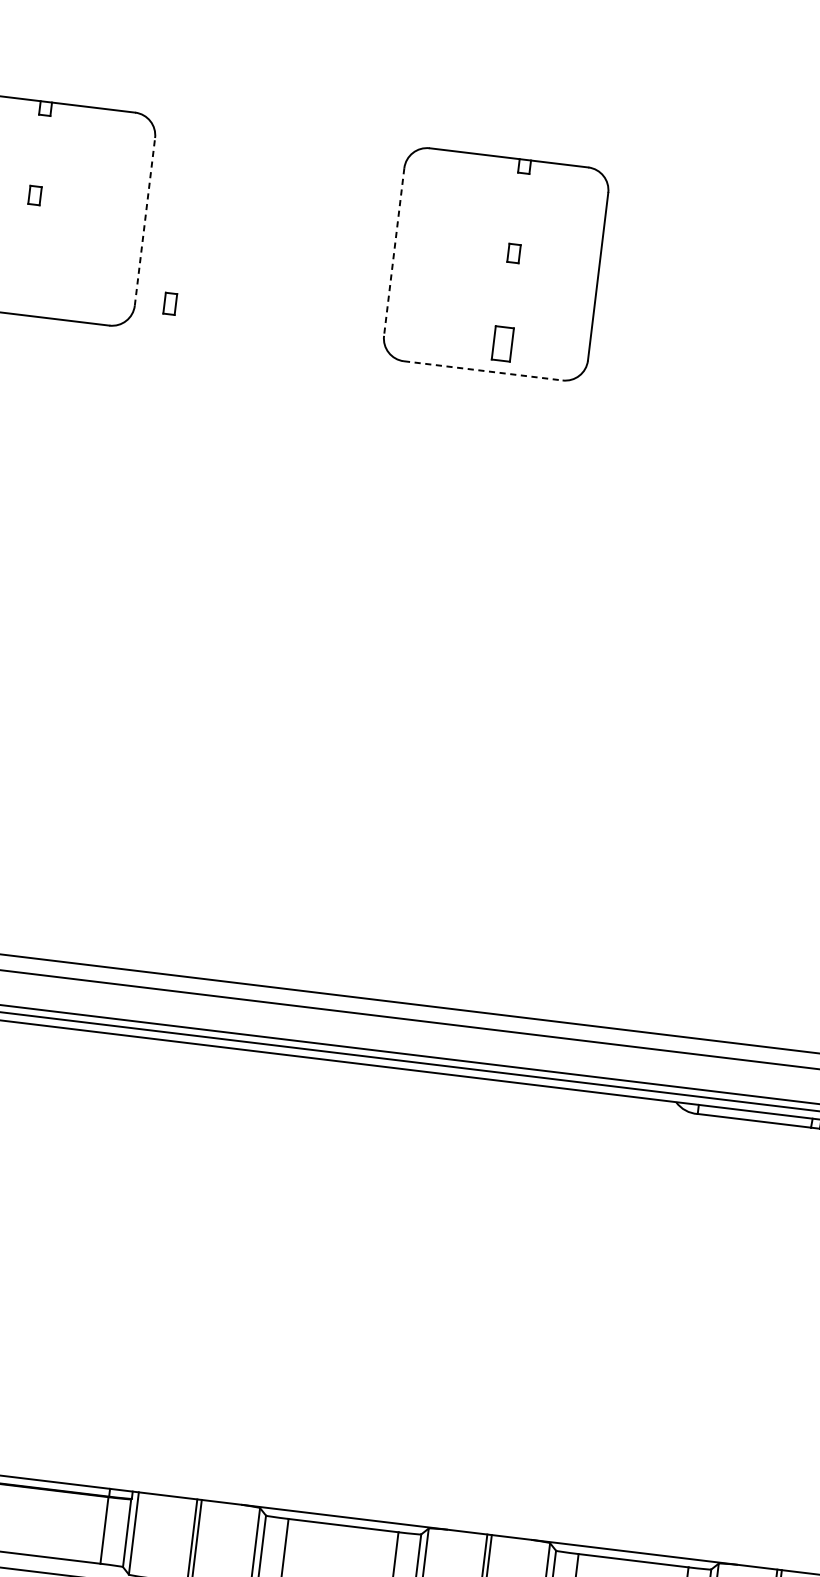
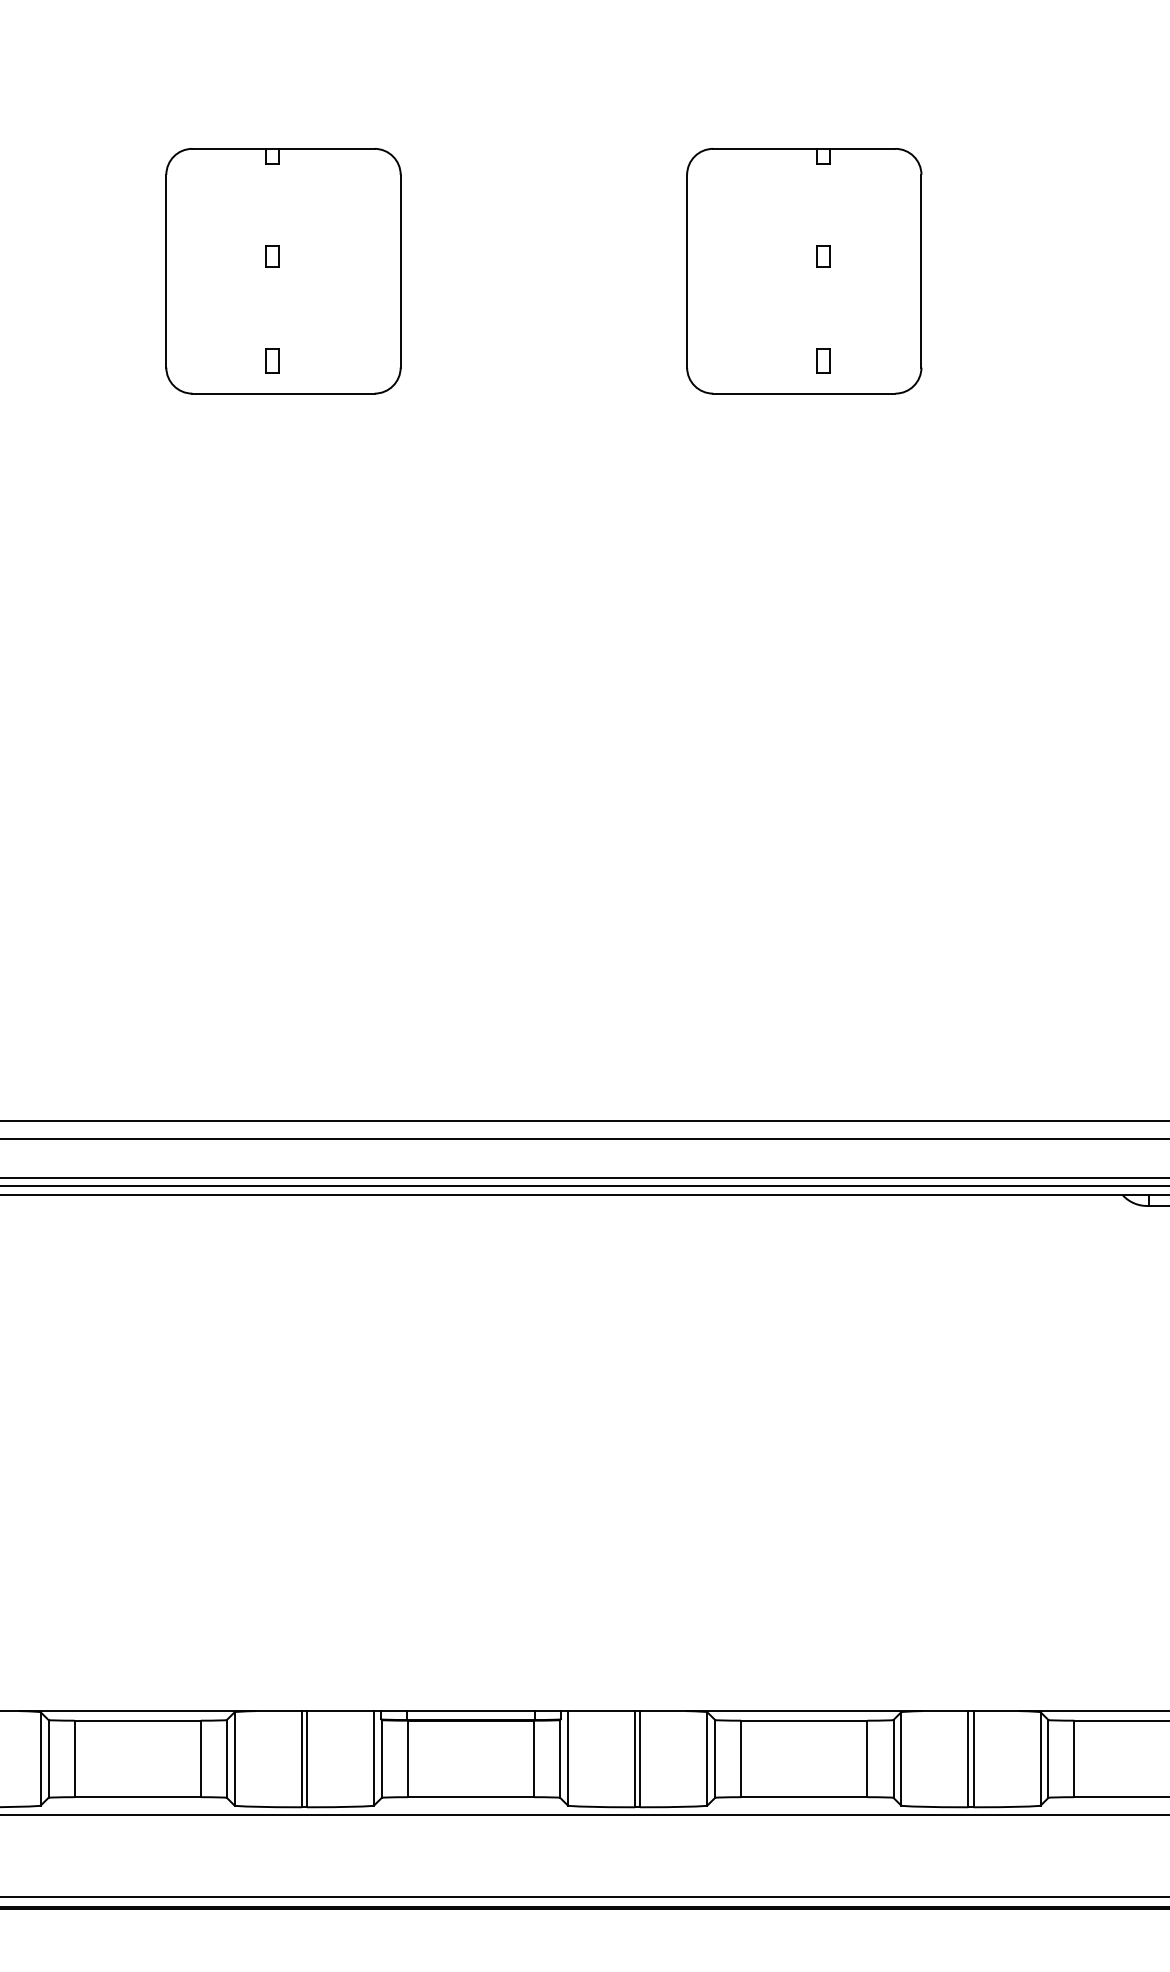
line: (144, 221) -> (400, 270), dashed -> solid
line: (394, 252) -> (687, 271), dashed -> solid
part: (170, 303) -> (272, 360), moved
part: (503, 344) -> (823, 360), size x0.62
line: (483, 370) -> (804, 393), dashed -> solid

